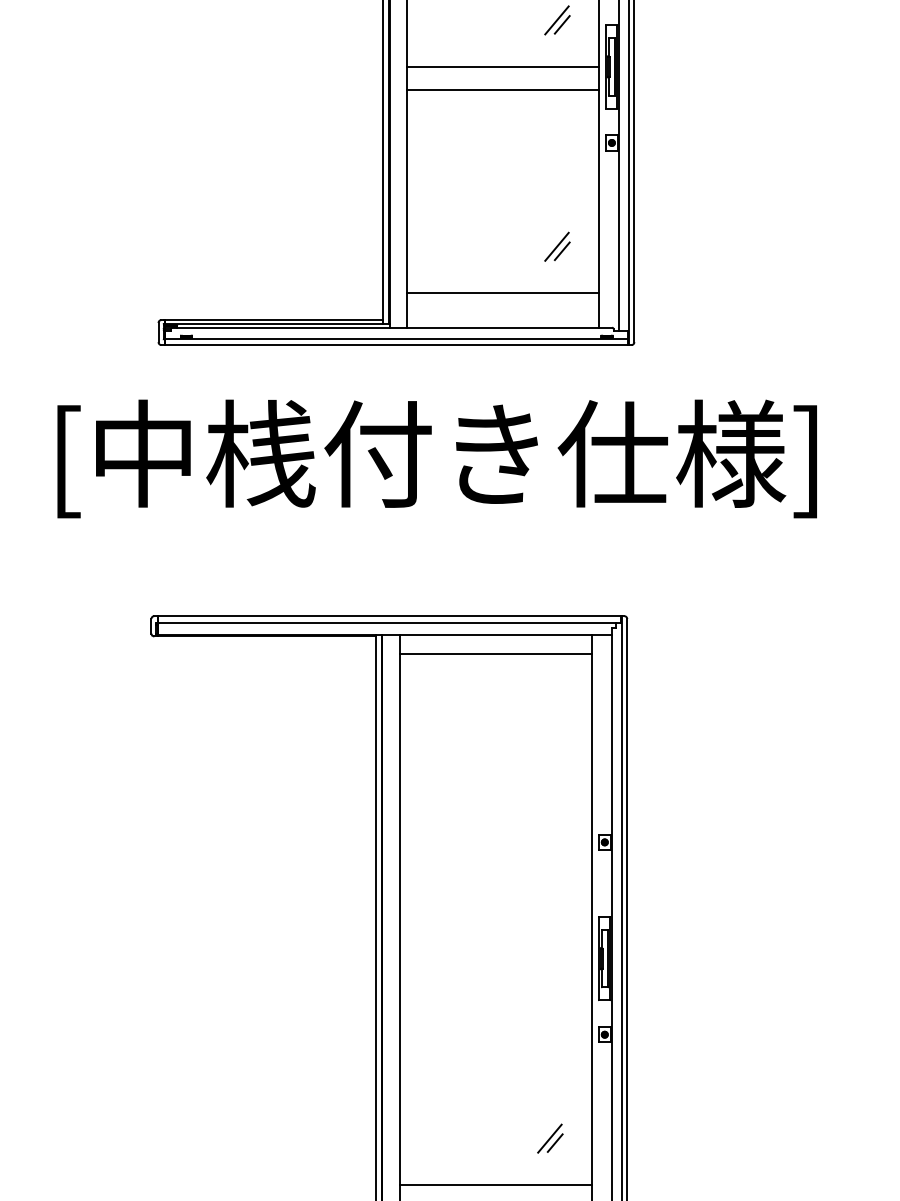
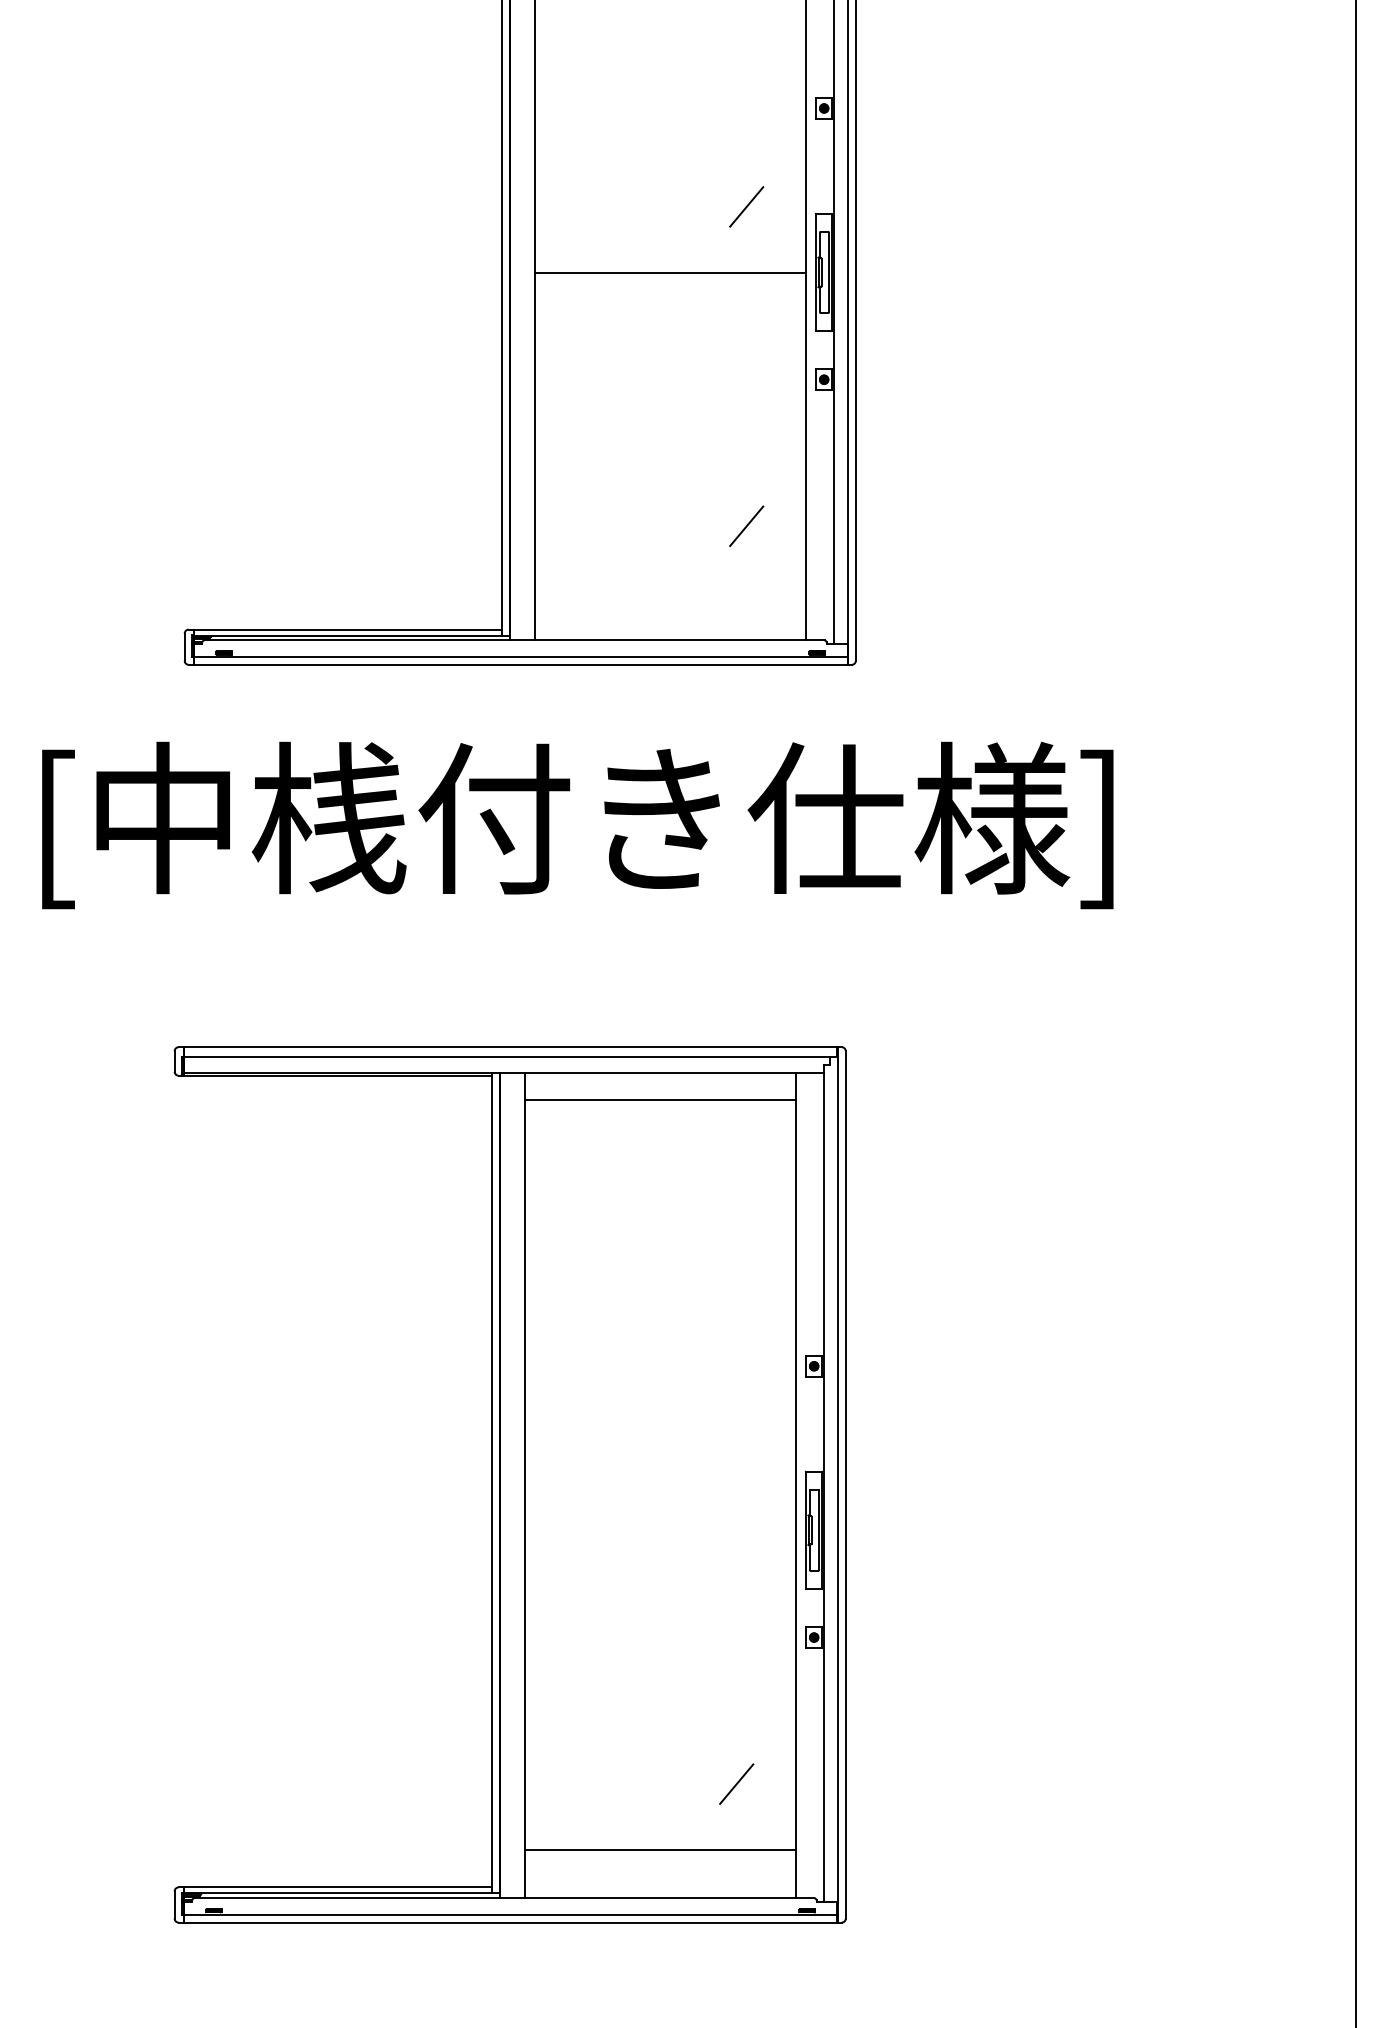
line: (561, 24) -> (753, 212), removed
line: (502, 89) -> (670, 304), removed
line: (561, 251) -> (753, 532), removed
line: (502, 293) -> (670, 591), removed
line: (554, 1143) -> (743, 1790), removed

